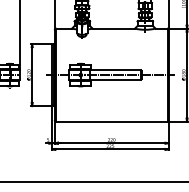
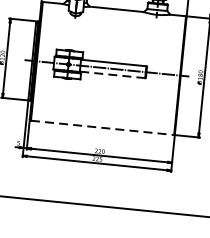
line: (116, 79) -> (113, 74), solid -> dashed
line: (112, 121) -> (103, 127), solid -> dashed

